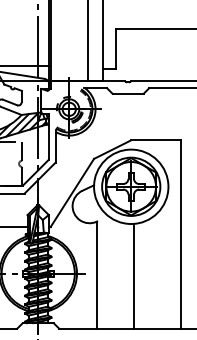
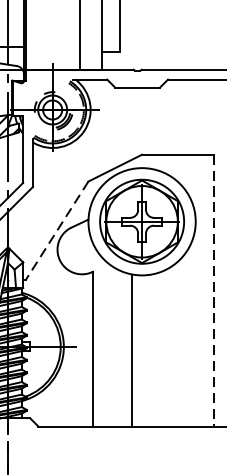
line: (72, 193) -> (57, 231), solid -> dashed
line: (180, 235) -> (213, 291), solid -> dashed
line: (134, 275) -> (132, 349), moved

